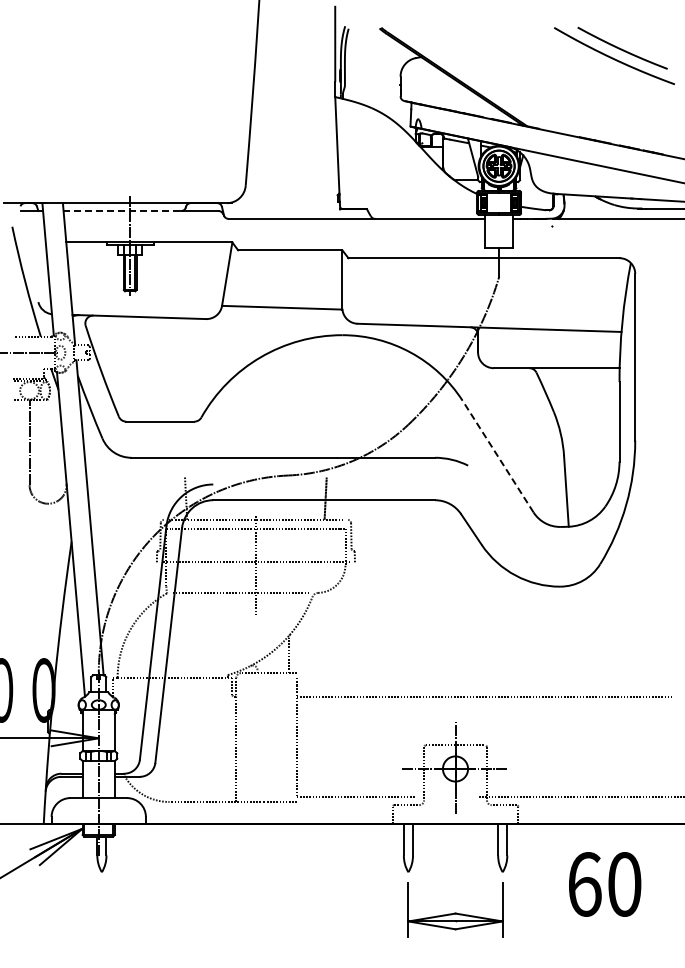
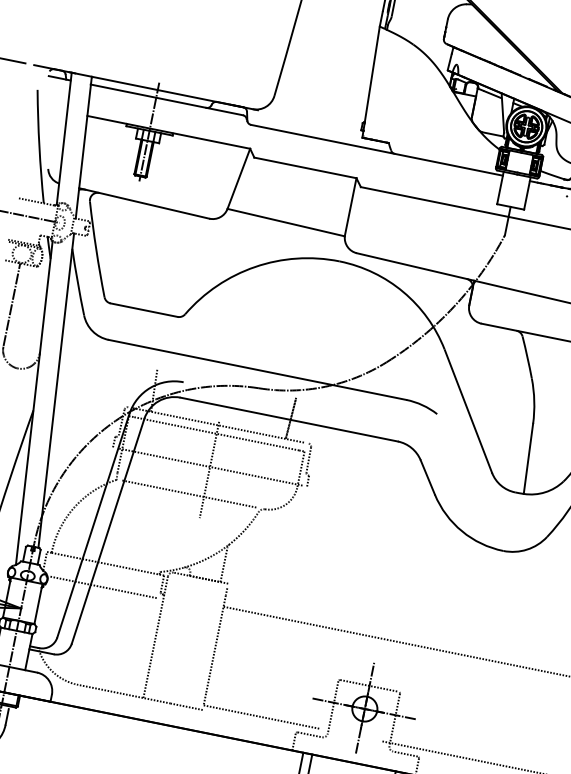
line: (122, 211) -> (148, 96), dashed -> solid
line: (498, 456) -> (468, 411), dashed -> solid
line: (174, 701) -> (102, 587), added

